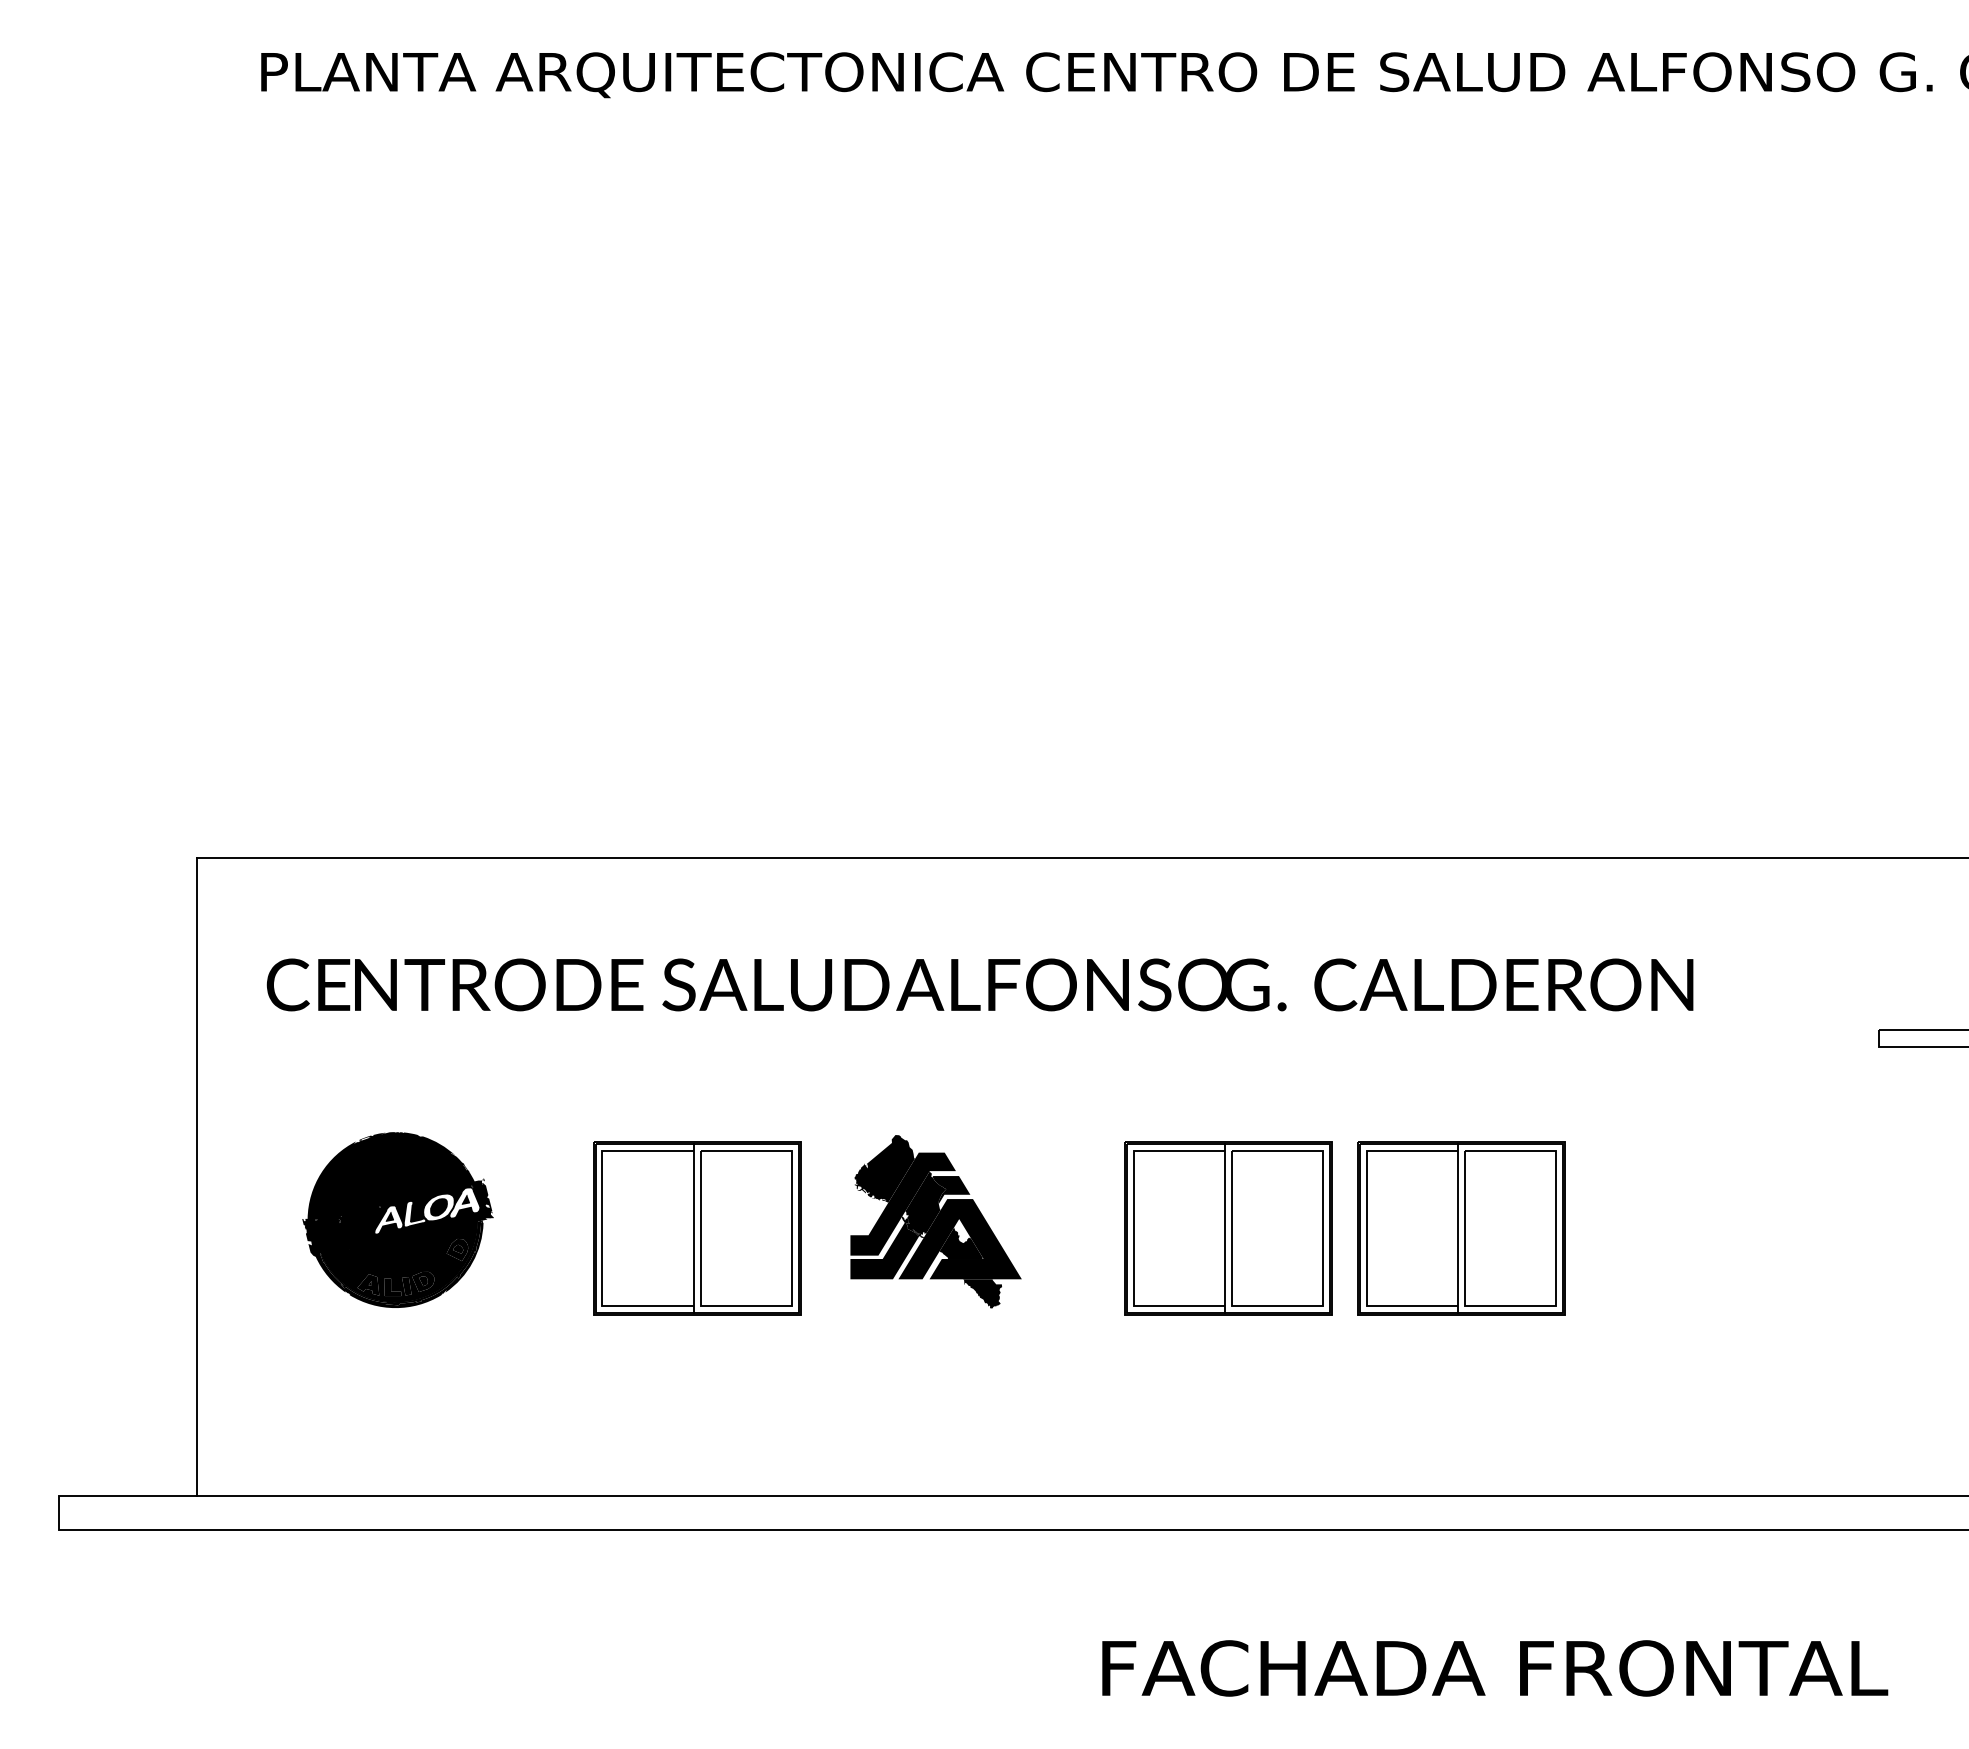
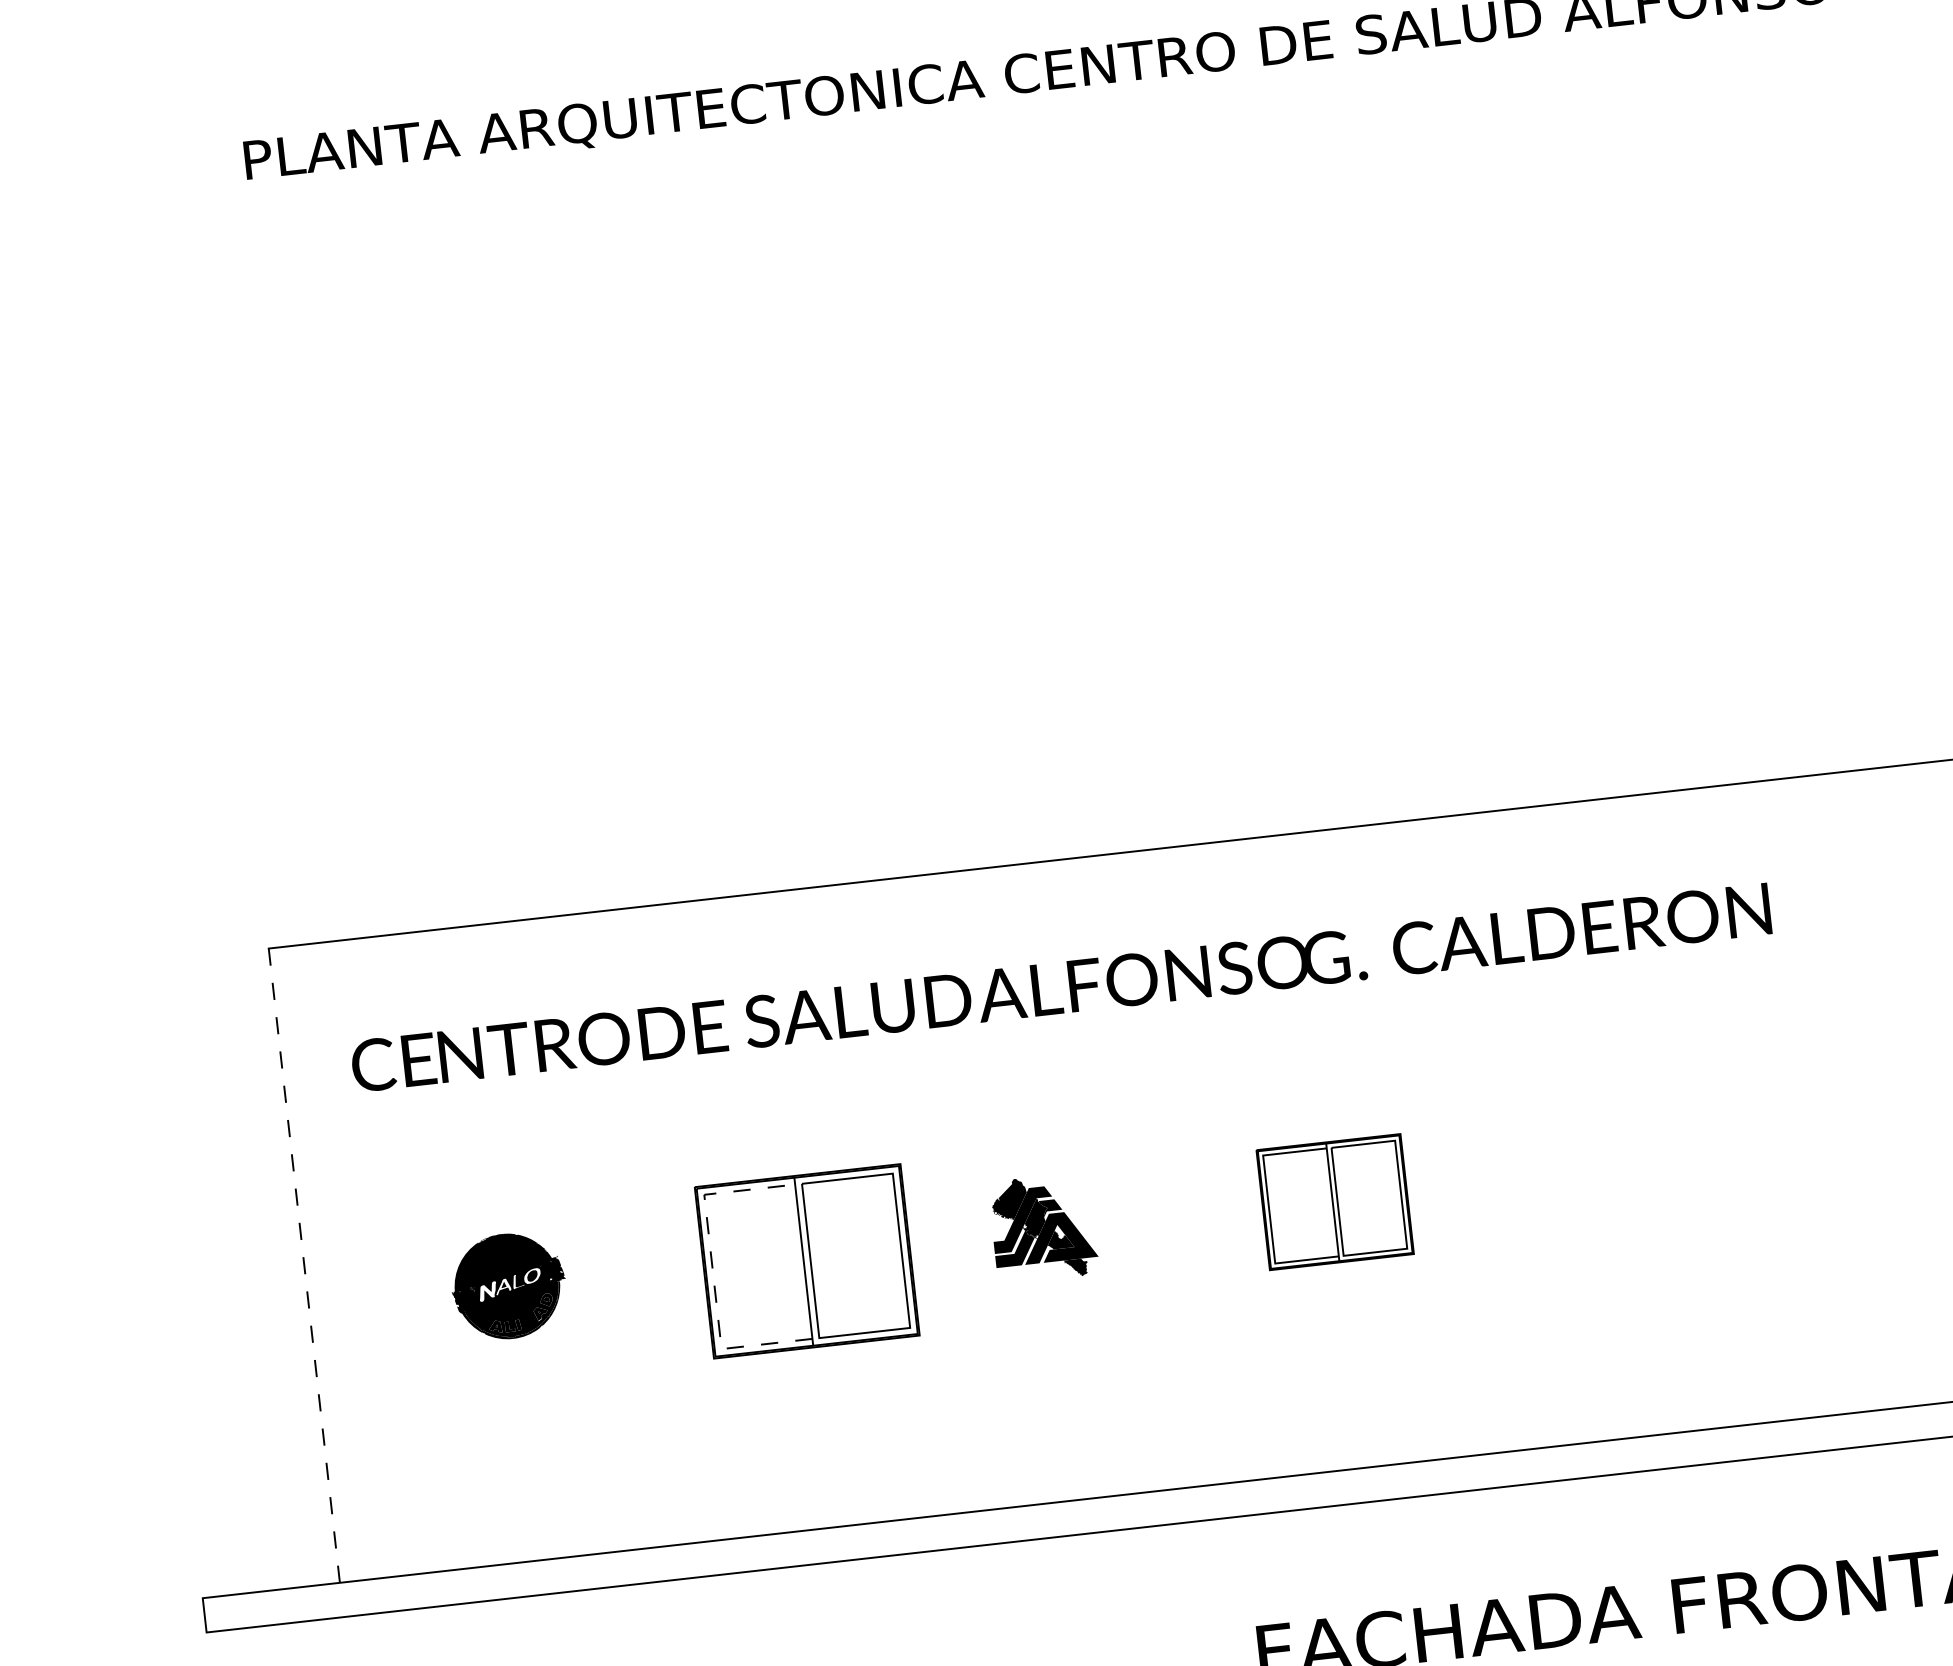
line: (197, 1177) -> (304, 1266), solid -> dashed
part: (397, 1219) -> (508, 1285), size x0.6
part: (935, 1221) -> (1043, 1227), size x0.6
line: (602, 1228) -> (713, 1271), solid -> dashed
part: (1228, 1228) -> (1335, 1202), size x0.7
part: (1461, 1228) -> (1566, 1176), removed

